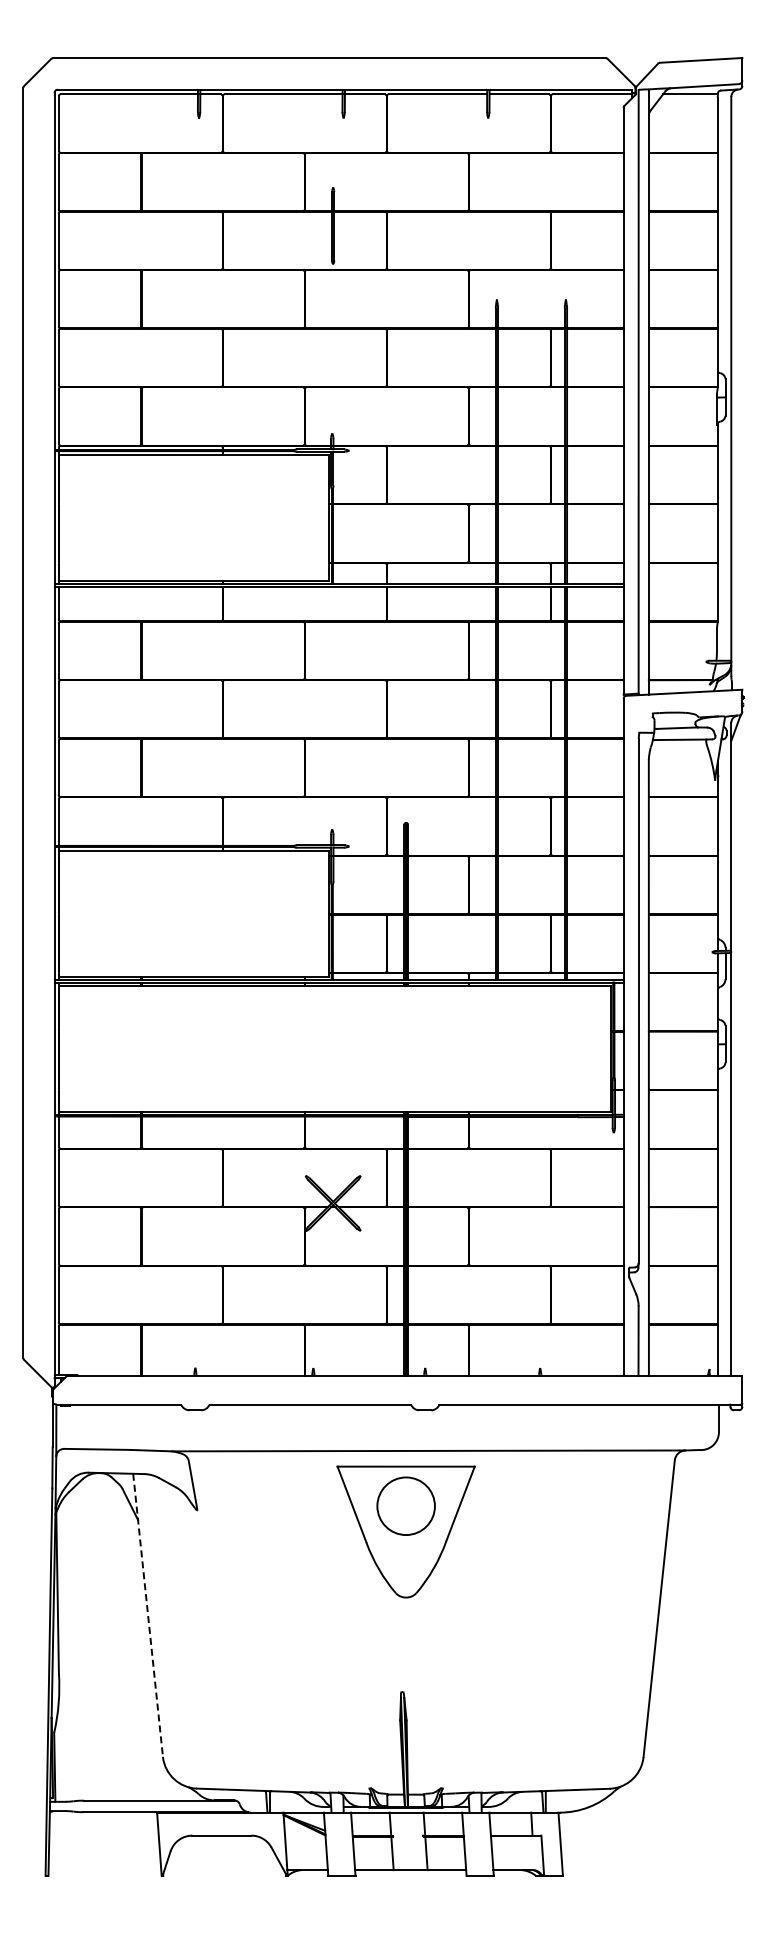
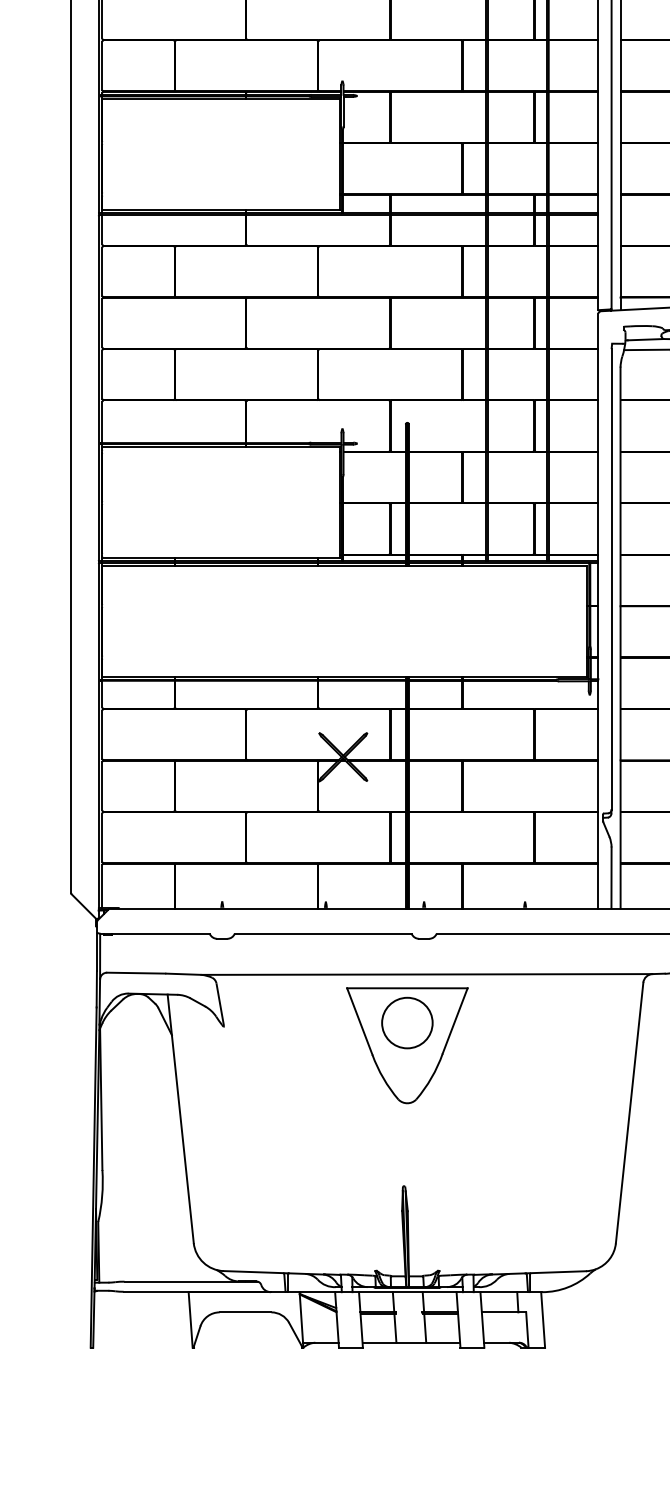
line: (148, 1615) -> (181, 1119), dashed -> solid

